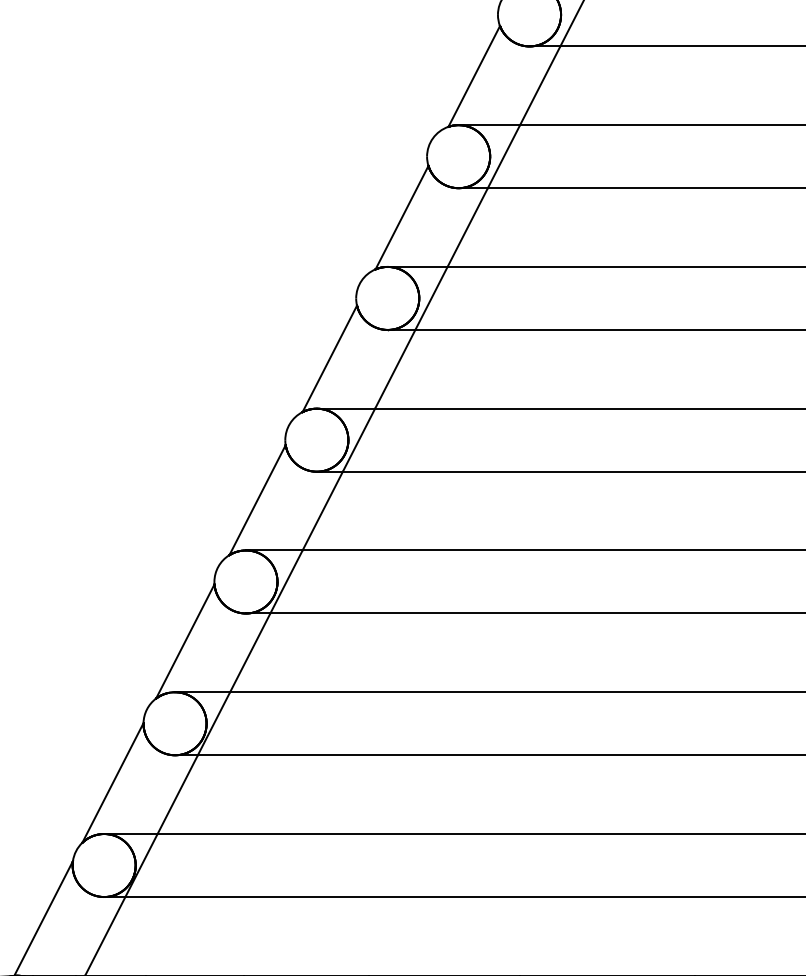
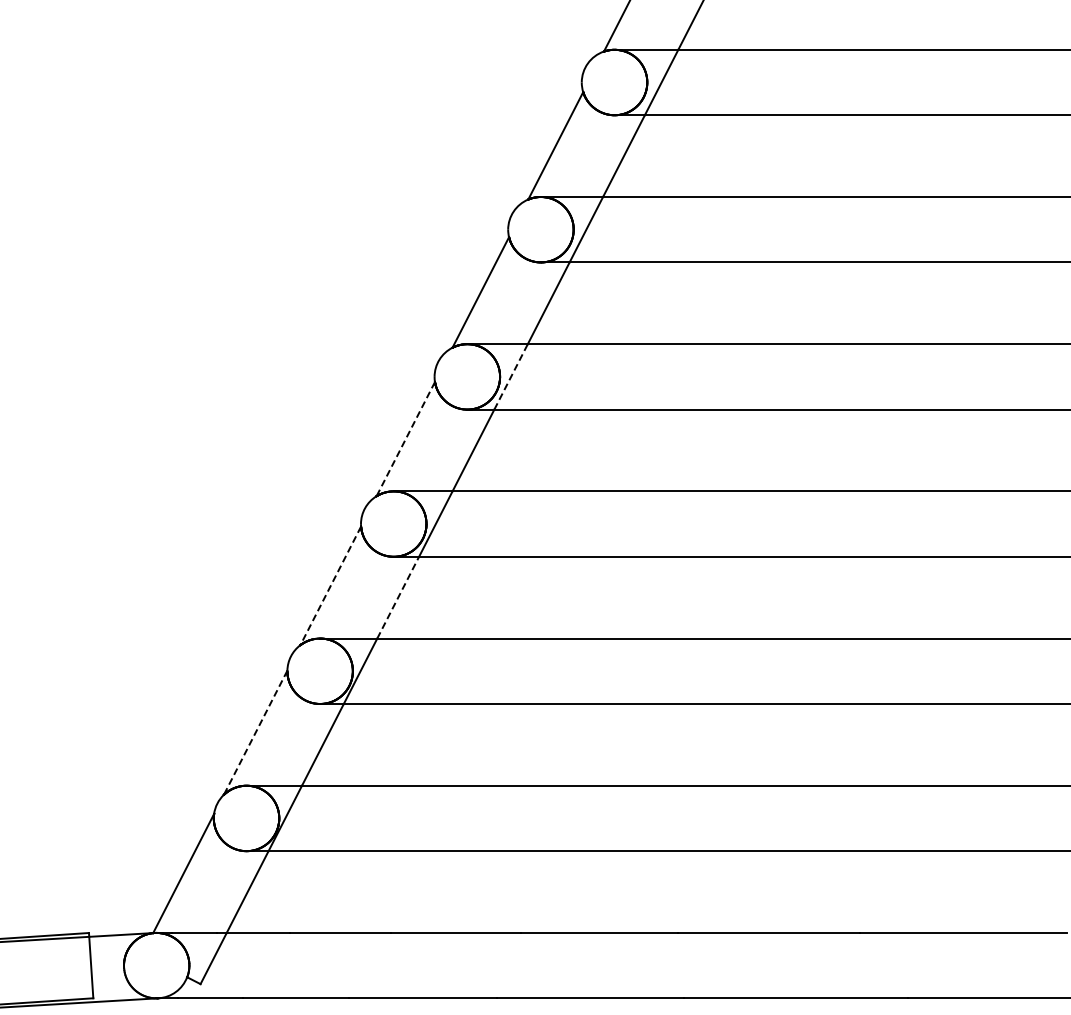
line: (359, 439) -> (511, 376), solid -> dashed
line: (257, 500) -> (405, 439), solid -> dashed
line: (185, 641) -> (330, 585), solid -> dashed
line: (250, 652) -> (398, 597), solid -> dashed
line: (112, 782) -> (255, 732), solid -> dashed

